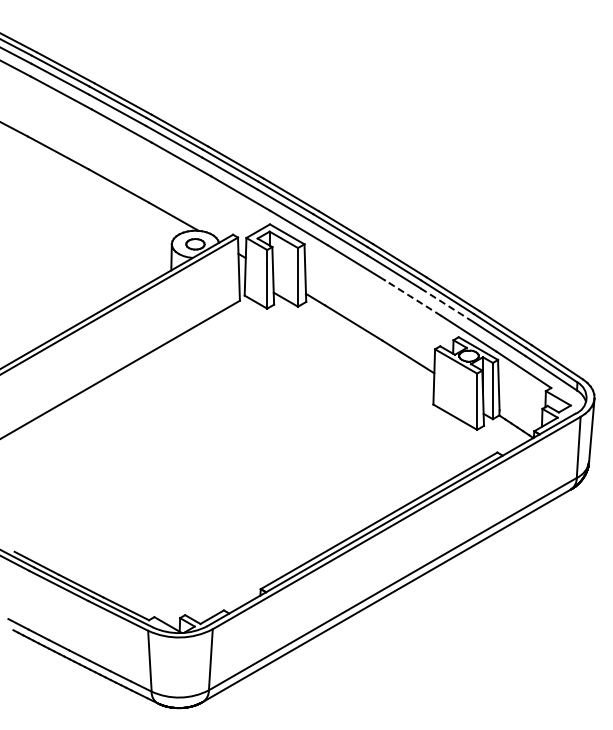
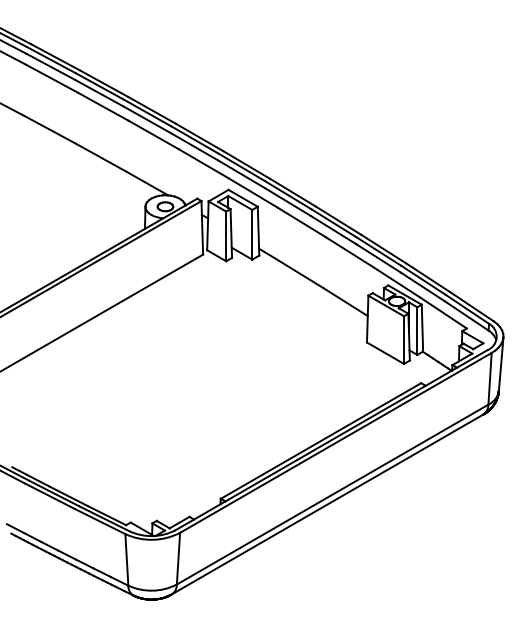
line: (412, 297) -> (349, 251), dashed -> solid
line: (447, 305) -> (378, 258), dashed -> solid

